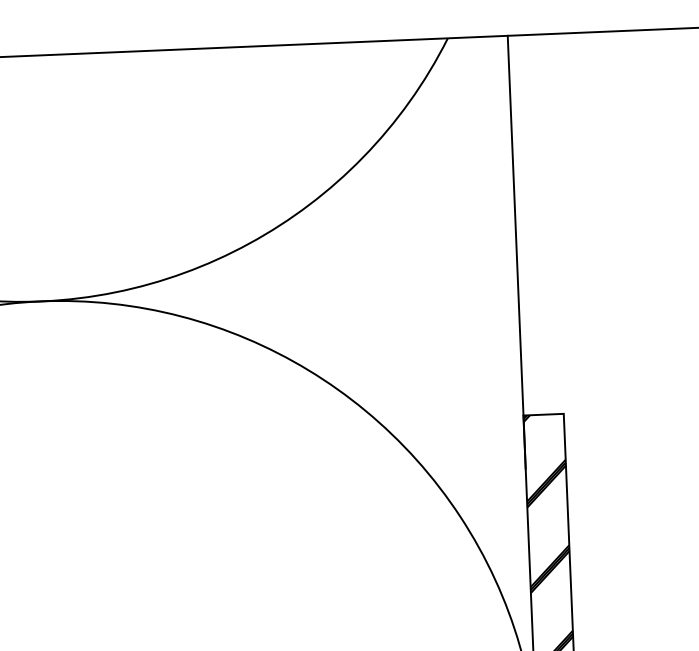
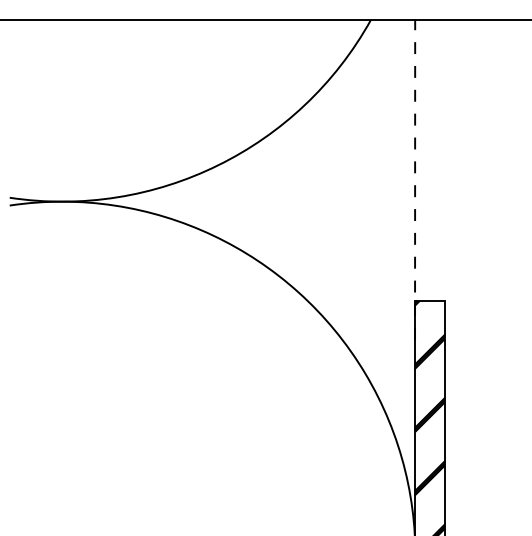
line: (517, 251) -> (415, 179), solid -> dashed

